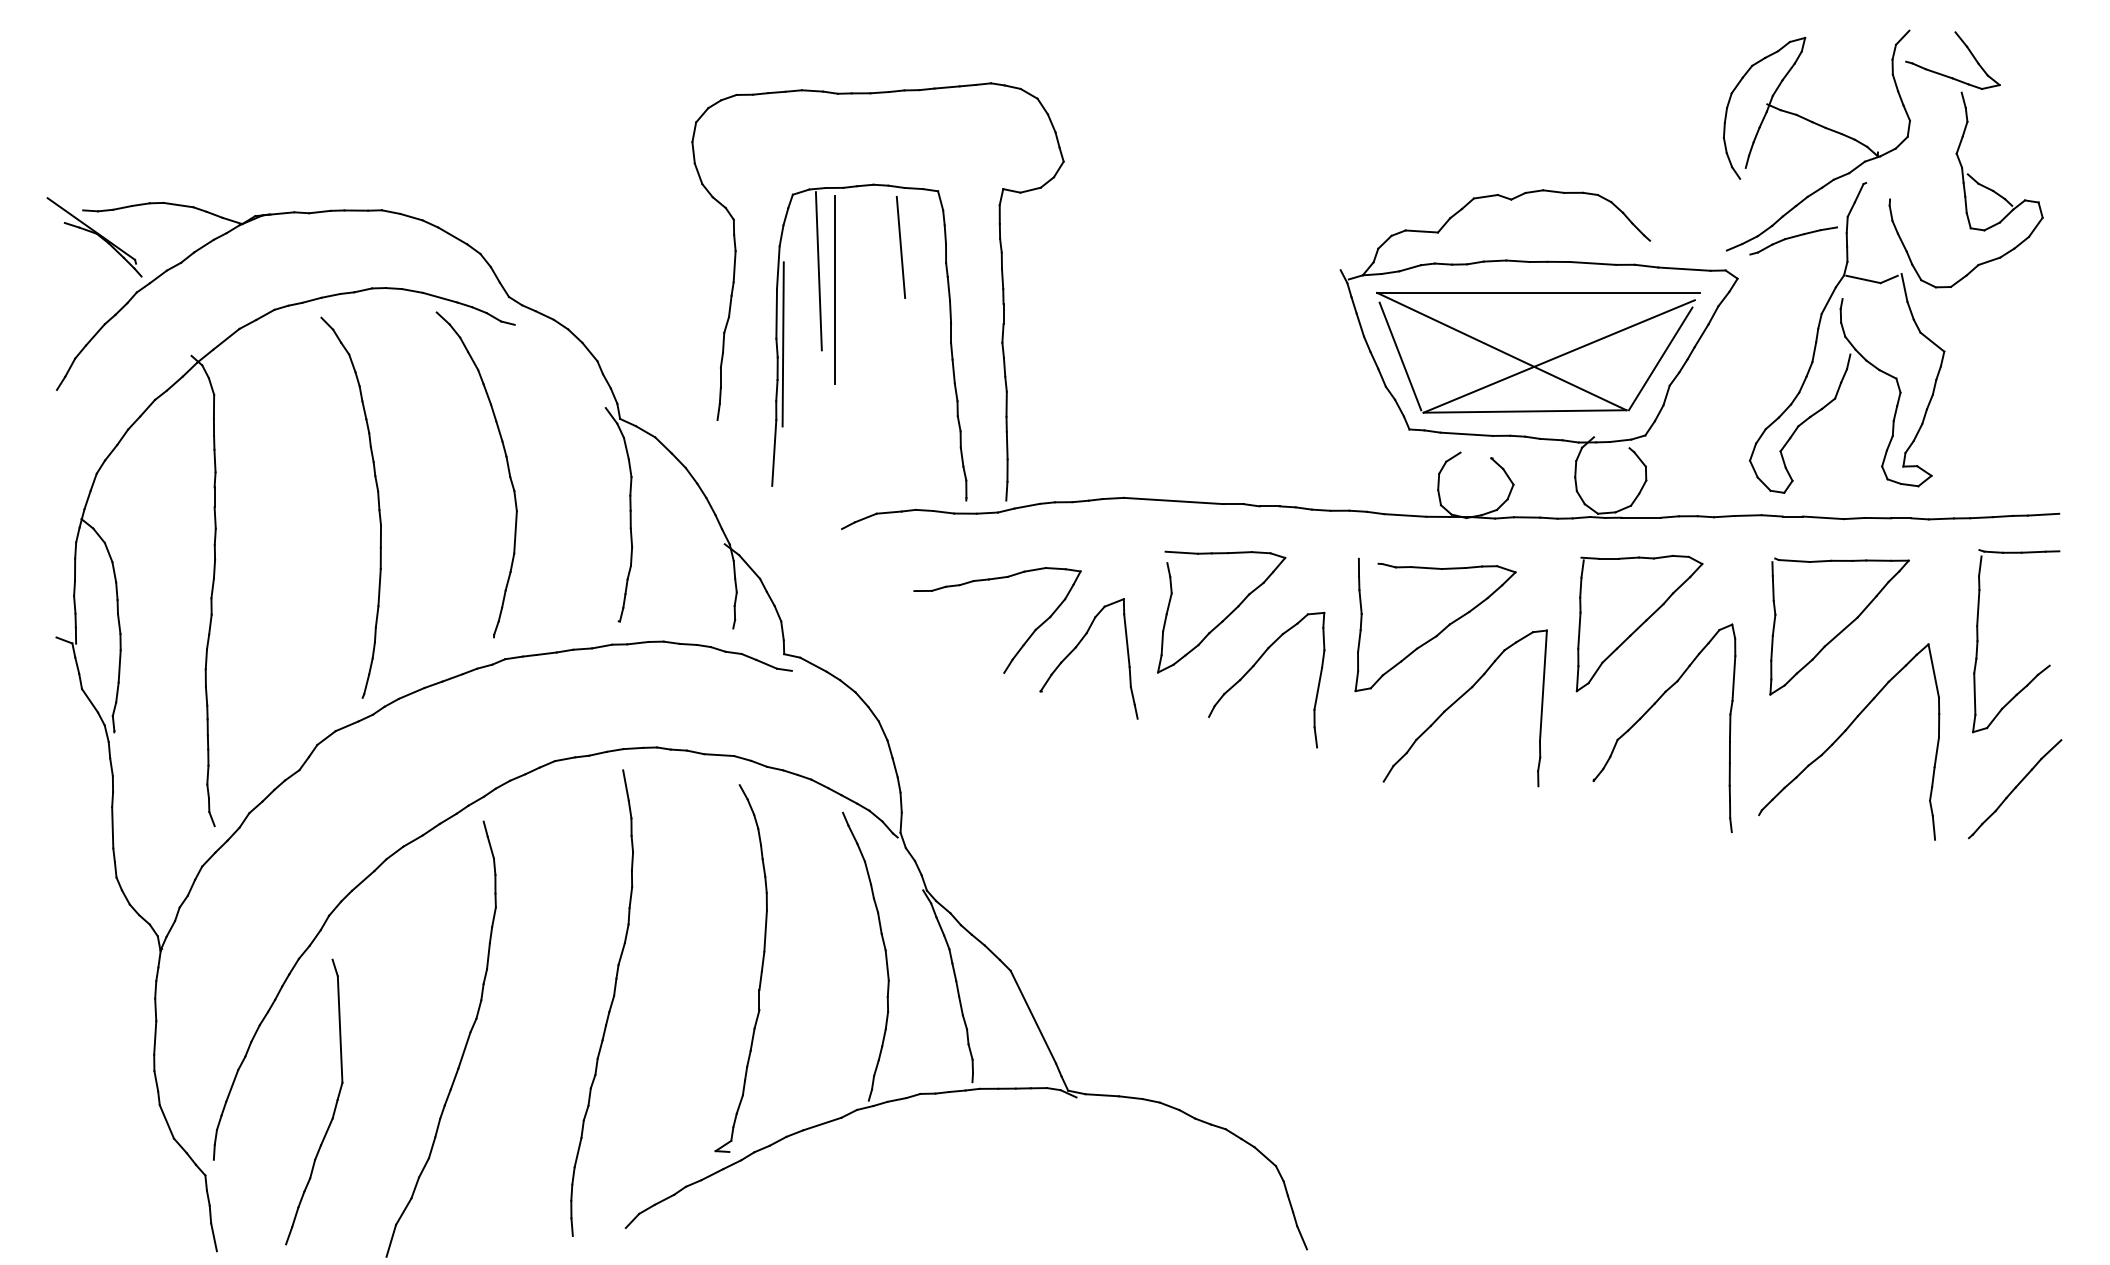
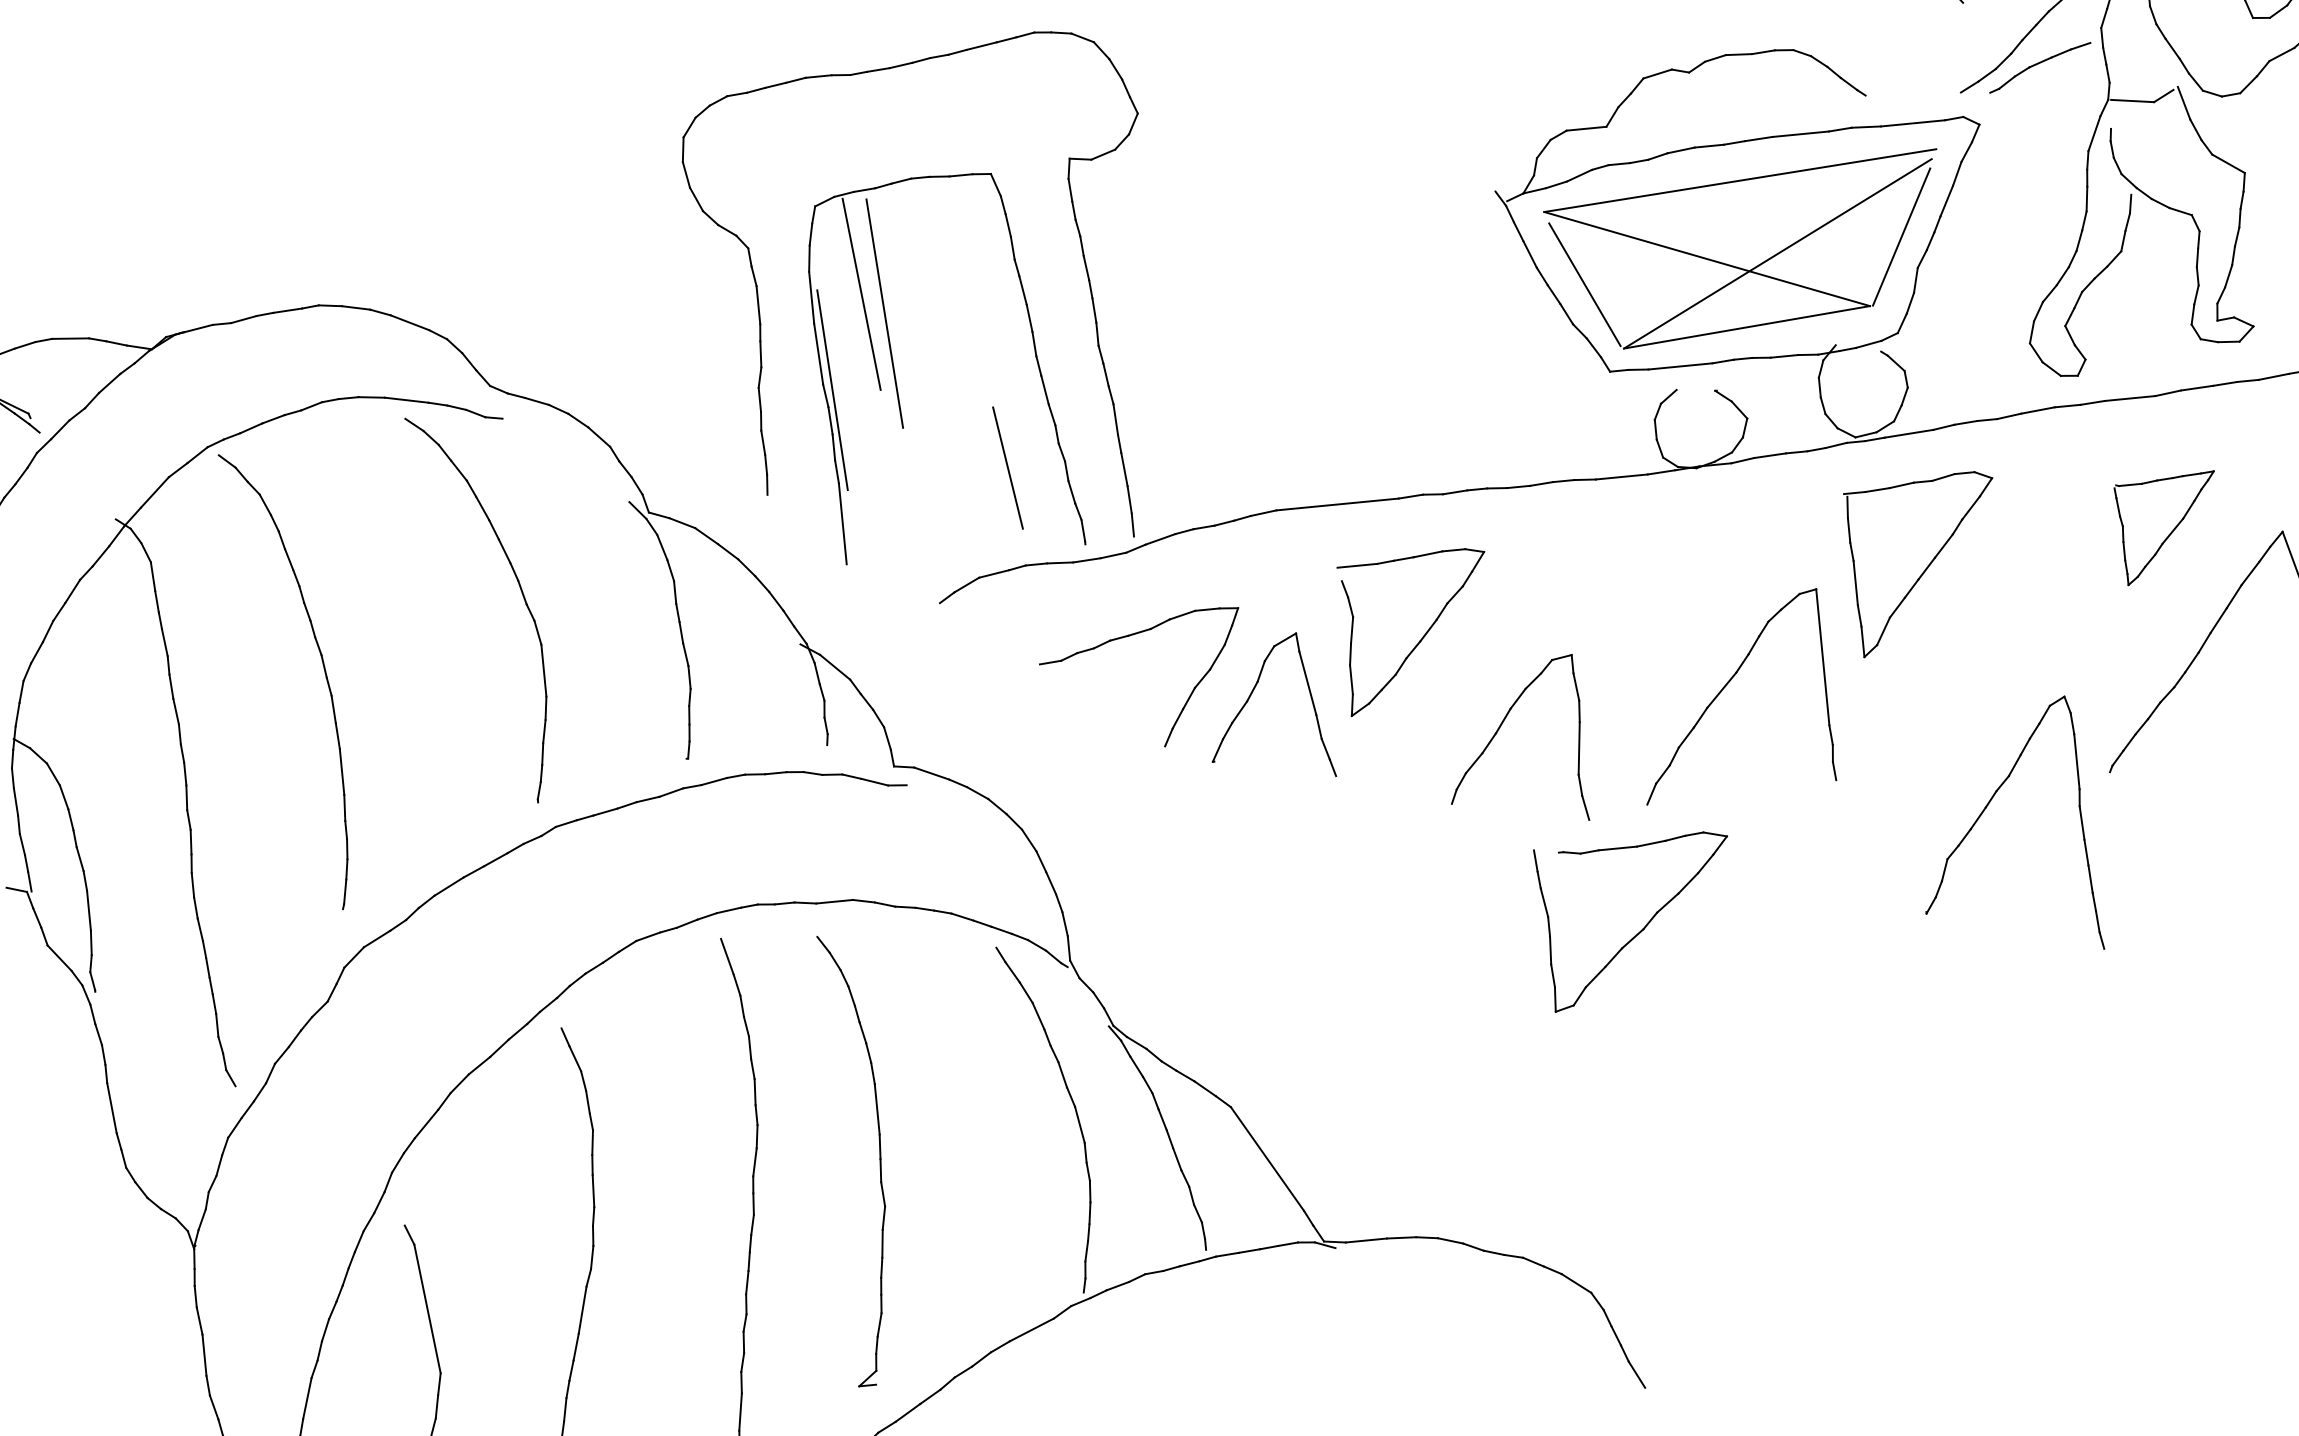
line: (900, 247) -> (1007, 468), moved
part: (377, 500) -> (322, 666), moved
part: (1839, 626) -> (2170, 527), size x0.6
part: (1441, 630) -> (1648, 921), moved
part: (1254, 666) -> (1497, 733), moved
part: (1648, 711) -> (1979, 818), moved
part: (760, 971) -> (878, 1159), moved

